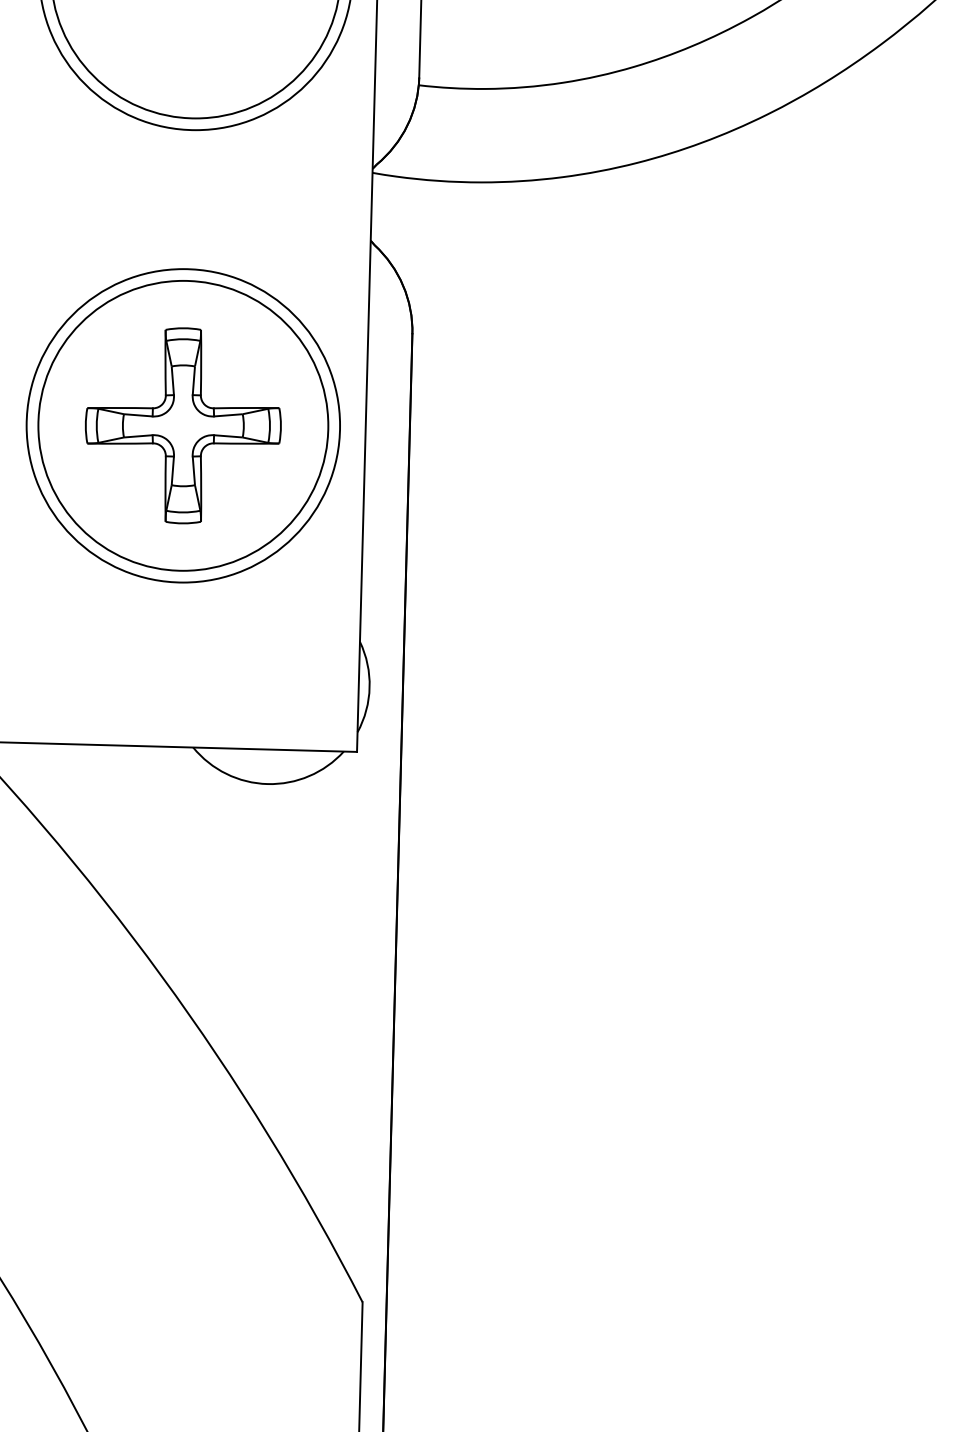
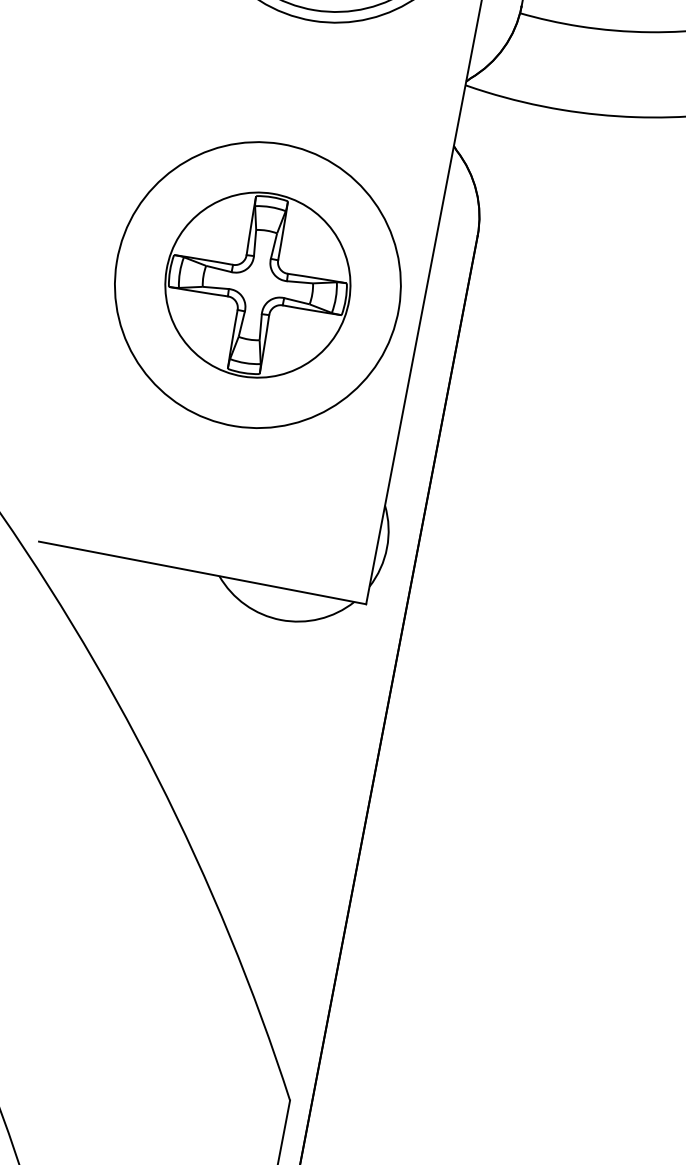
circle: (183, 425) -> (258, 284), size x0.7

